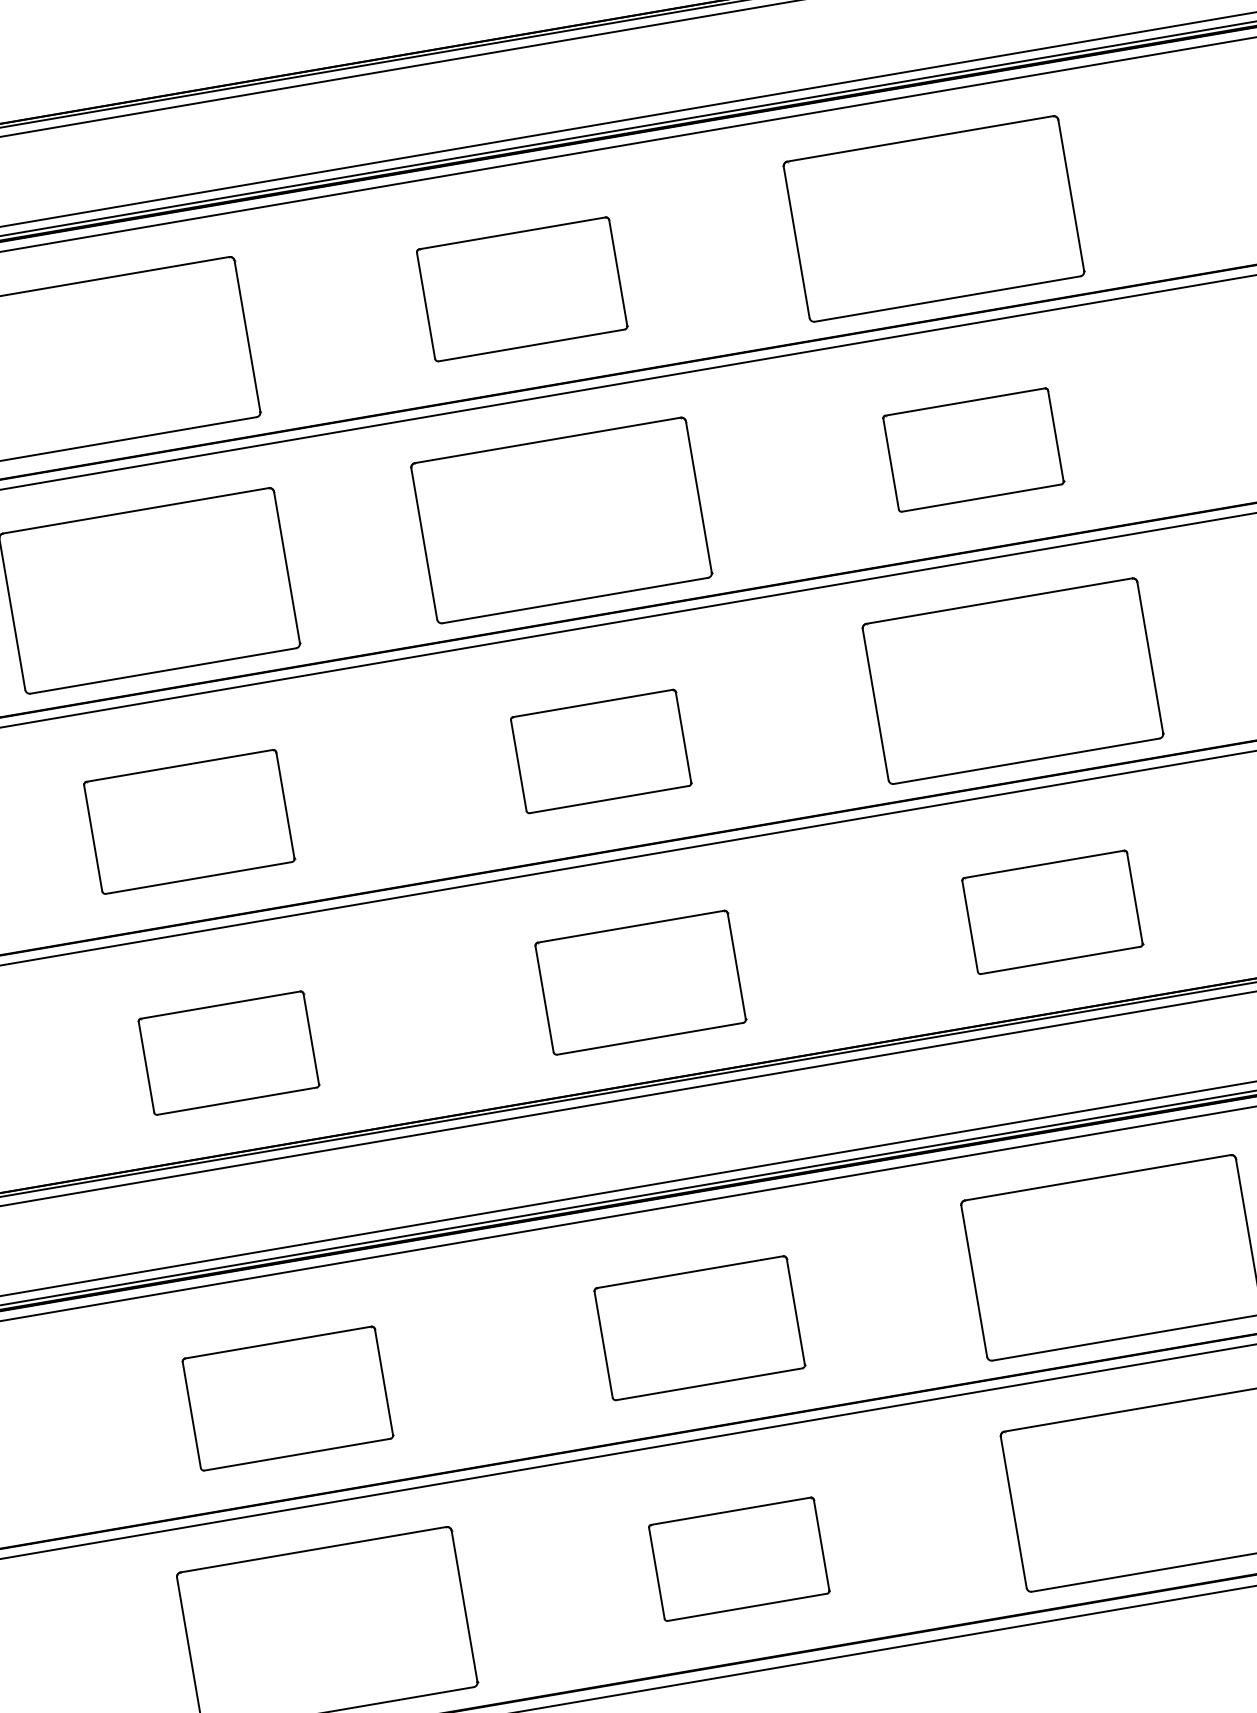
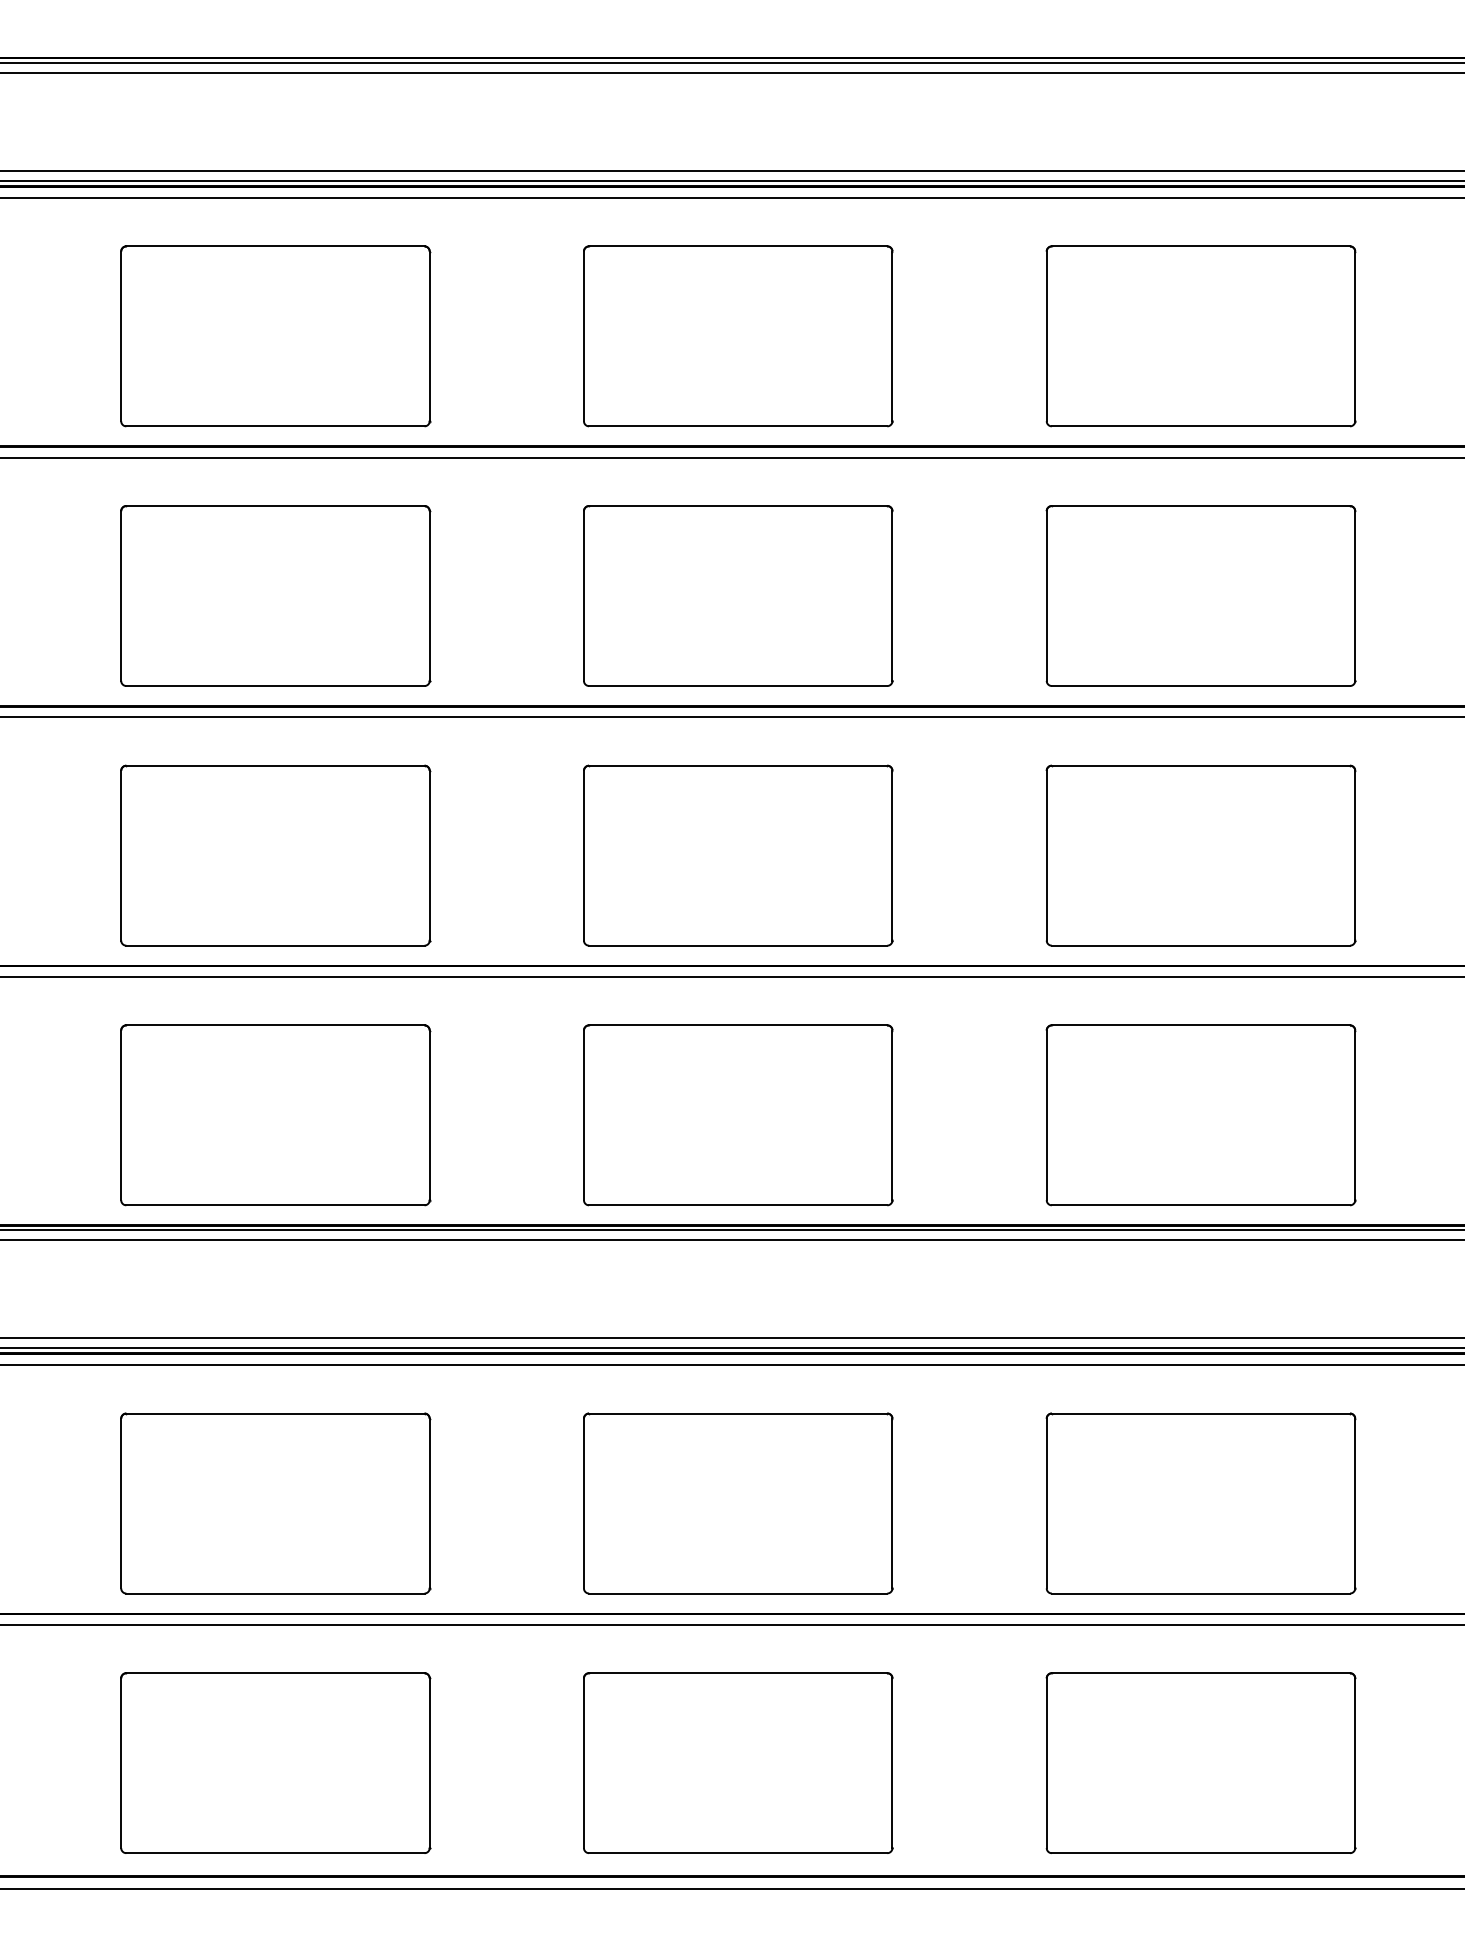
part: (522, 289) -> (738, 336), size x1.43
part: (972, 449) -> (1200, 595), size x1.67
part: (601, 751) -> (738, 855), size x1.67
part: (189, 821) -> (275, 855), size x1.43
part: (1052, 912) -> (1200, 1115), size x1.67
part: (640, 982) -> (738, 1115), size x1.43
part: (228, 1053) -> (275, 1115), size x1.67
part: (699, 1328) -> (738, 1503), size x1.43
part: (287, 1398) -> (275, 1503), size x1.43
part: (739, 1558) -> (738, 1762), size x1.67

